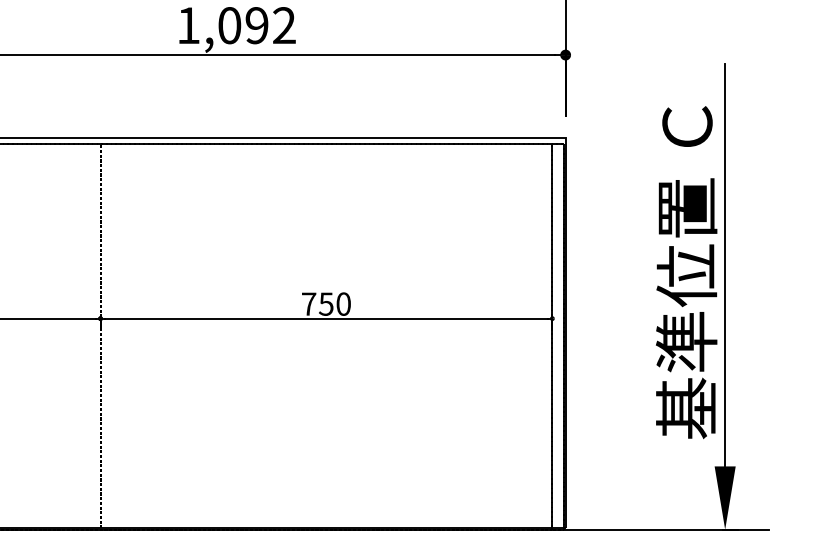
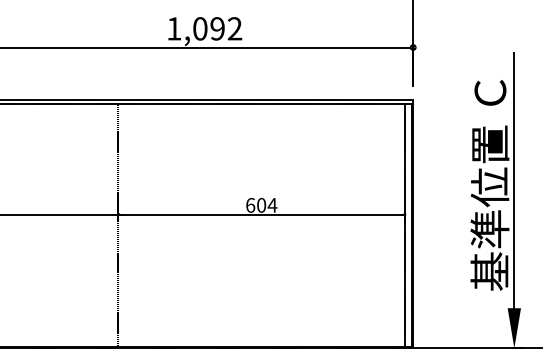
text: (326, 304) -> (261, 205), 750 -> 604

